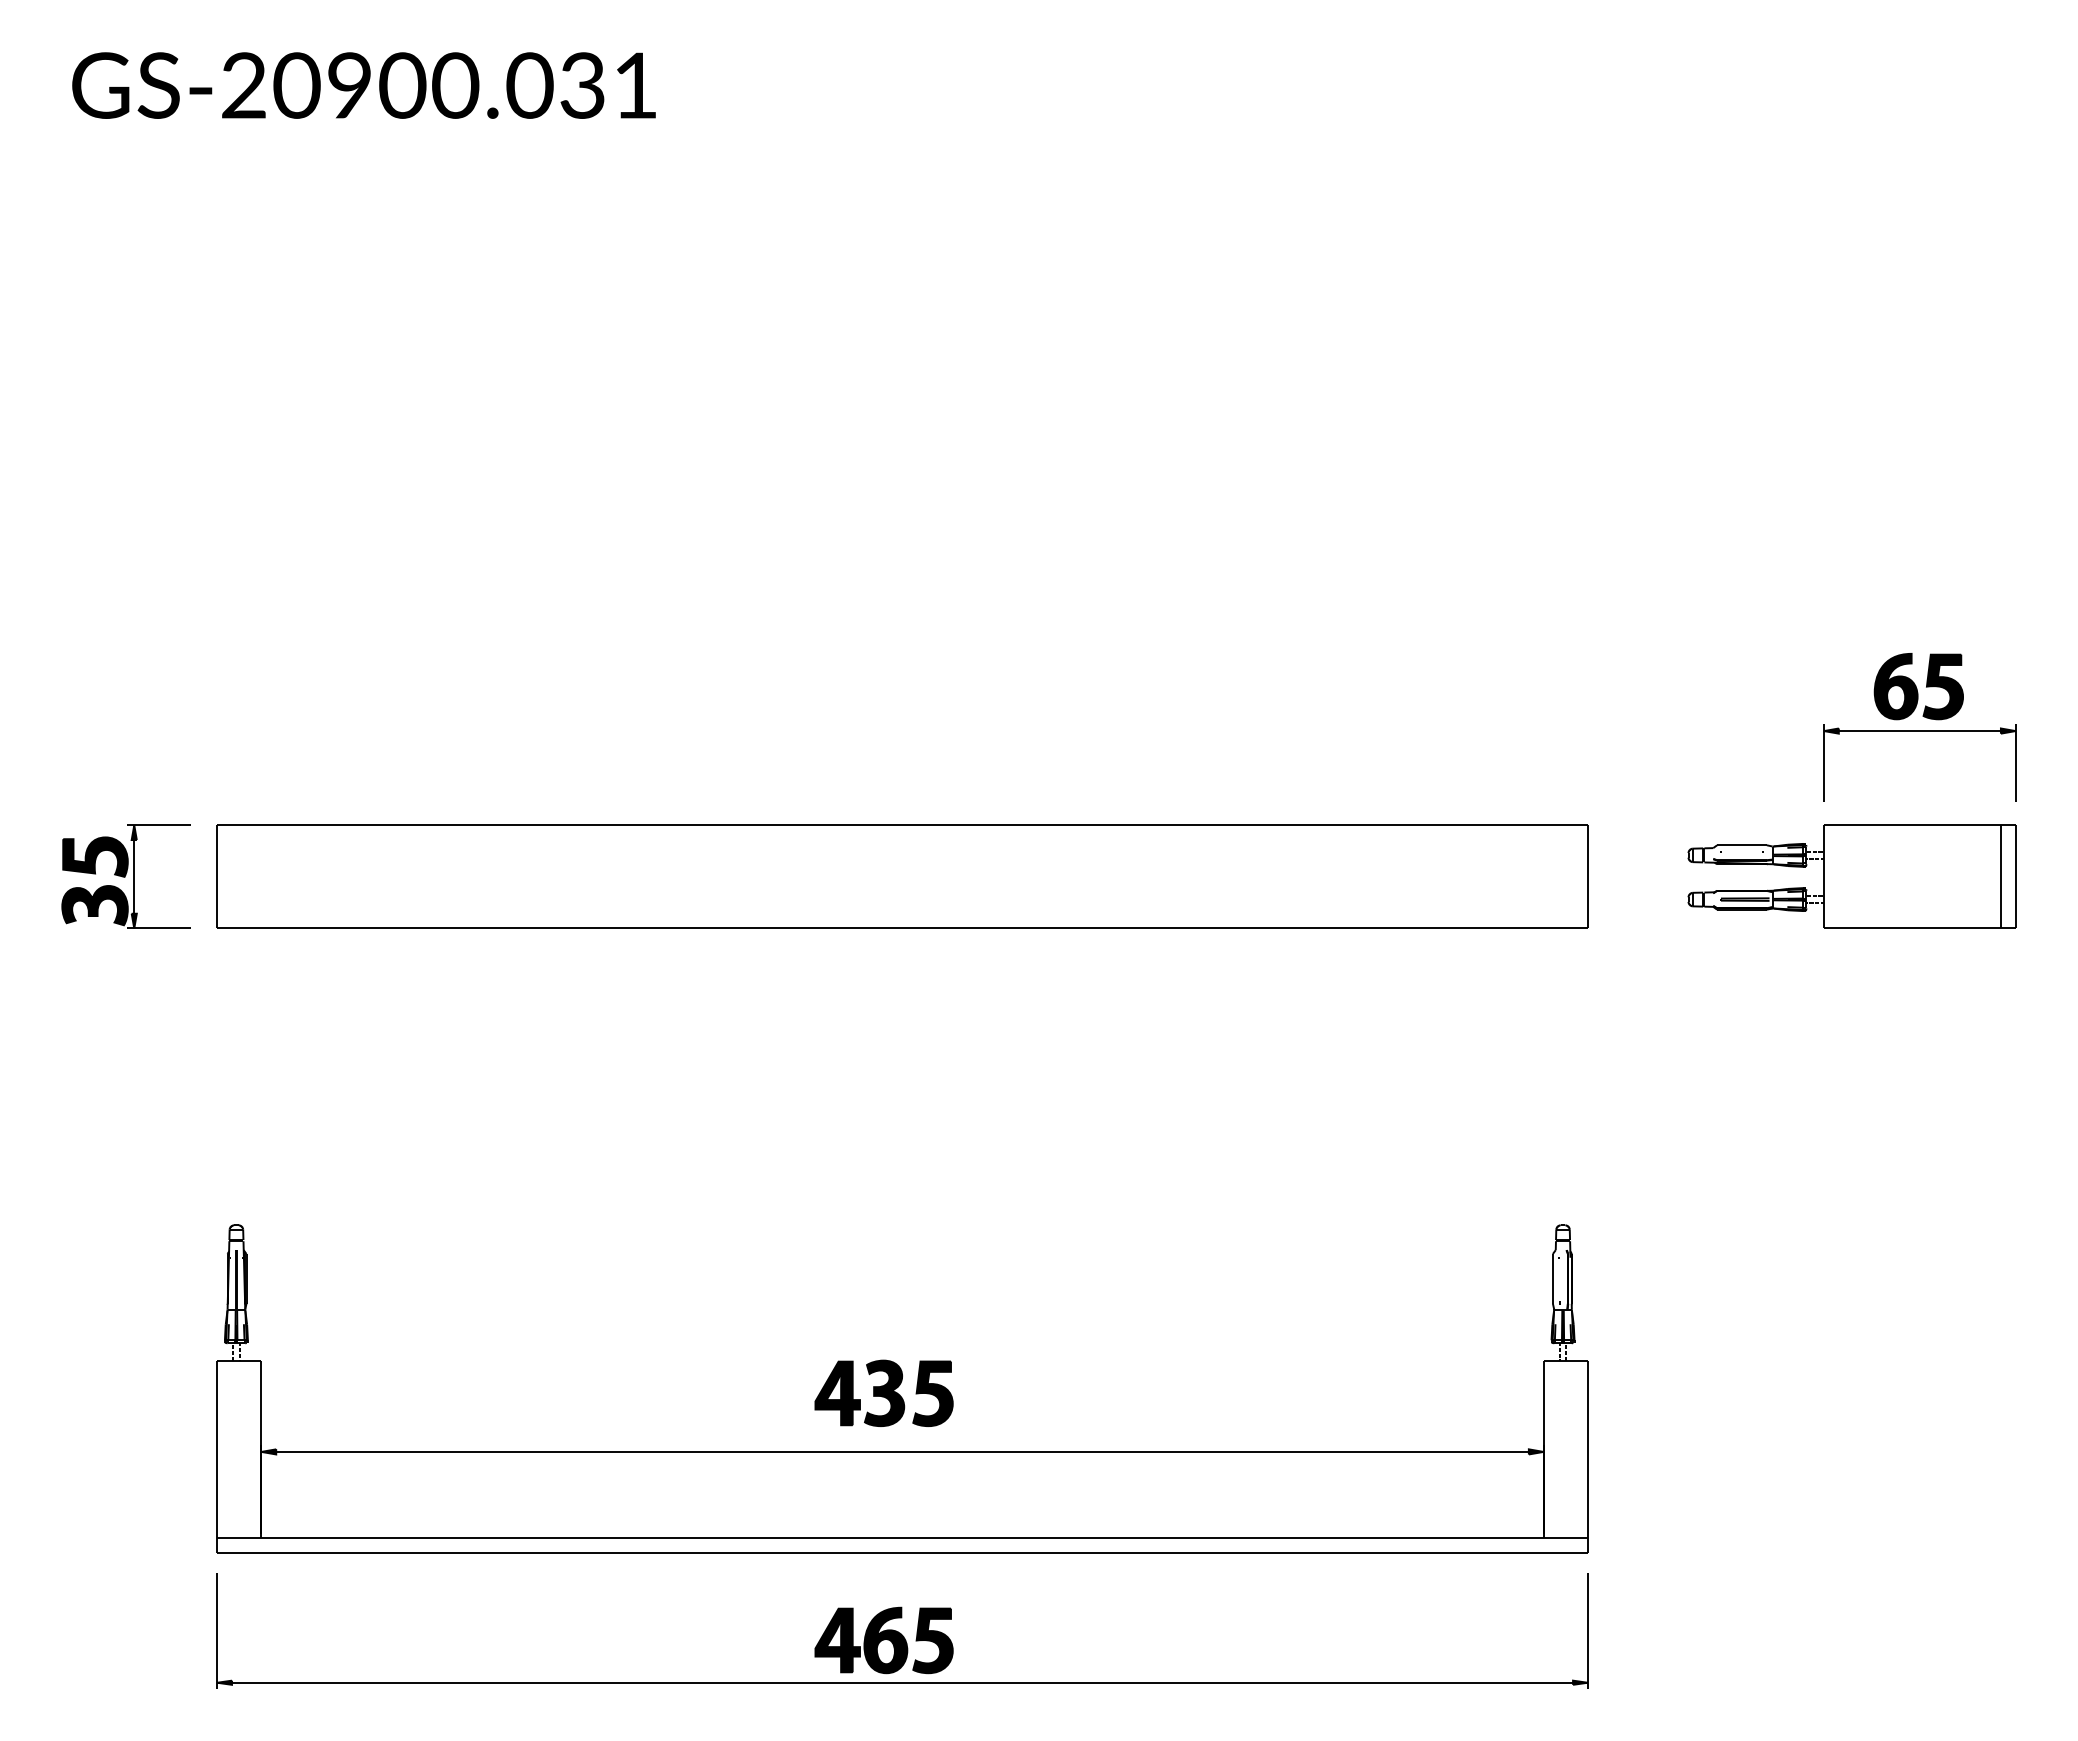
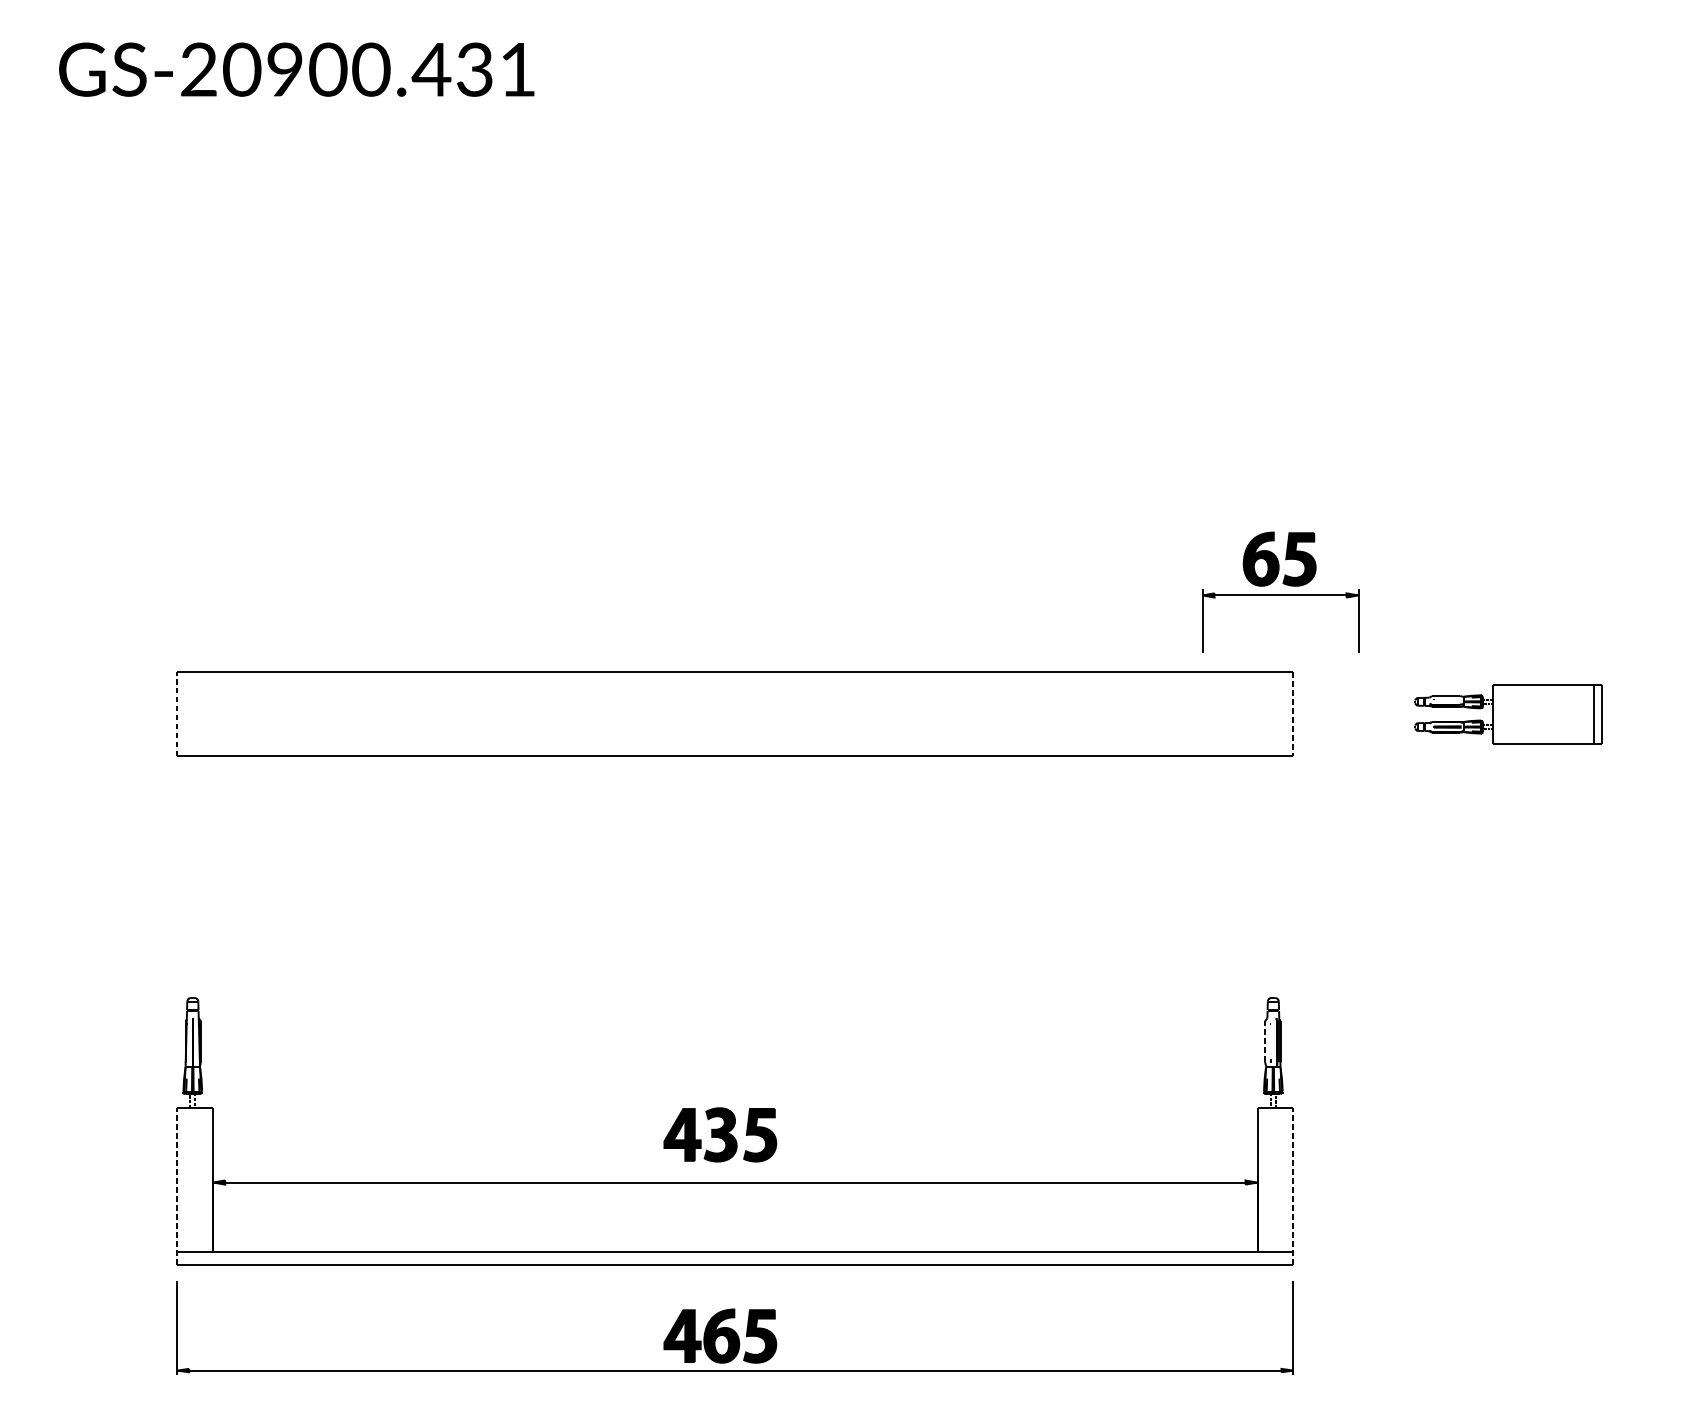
text: (528, 85) -> (430, 69), GS-20900.031 -> GS-20900.431
part: (1919, 727) -> (1280, 592), moved
part: (125, 876) -> (102, 713), removed
line: (217, 876) -> (177, 713), solid -> dashed
line: (1587, 876) -> (1293, 713), solid -> dashed
part: (1851, 876) -> (1508, 713), size x0.7
line: (1552, 1278) -> (1264, 1041), solid -> dashed
line: (217, 1456) -> (177, 1186), solid -> dashed
line: (1587, 1456) -> (1293, 1186), solid -> dashed

